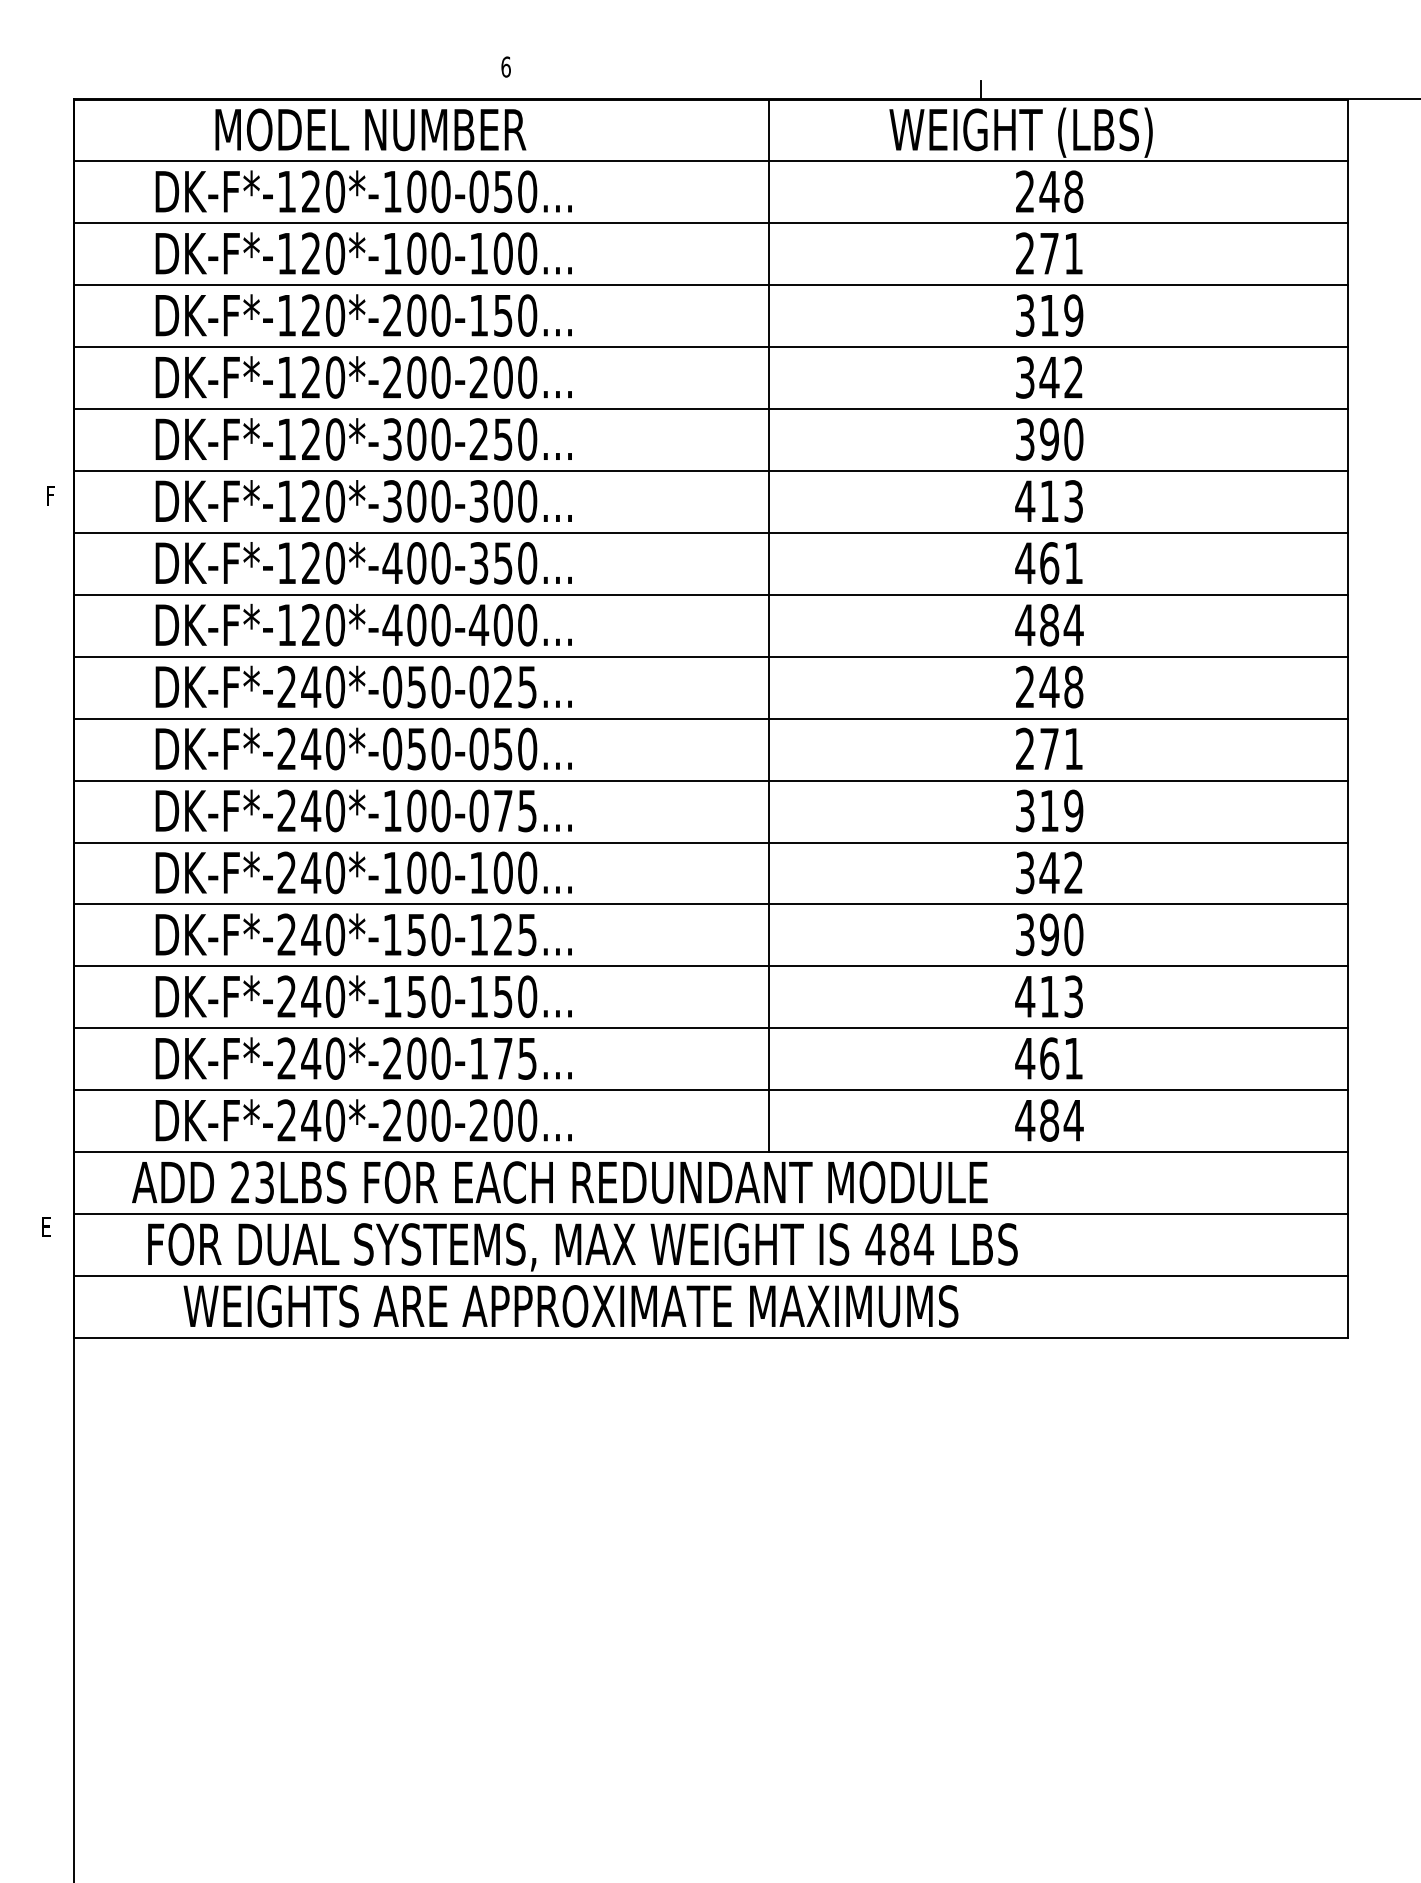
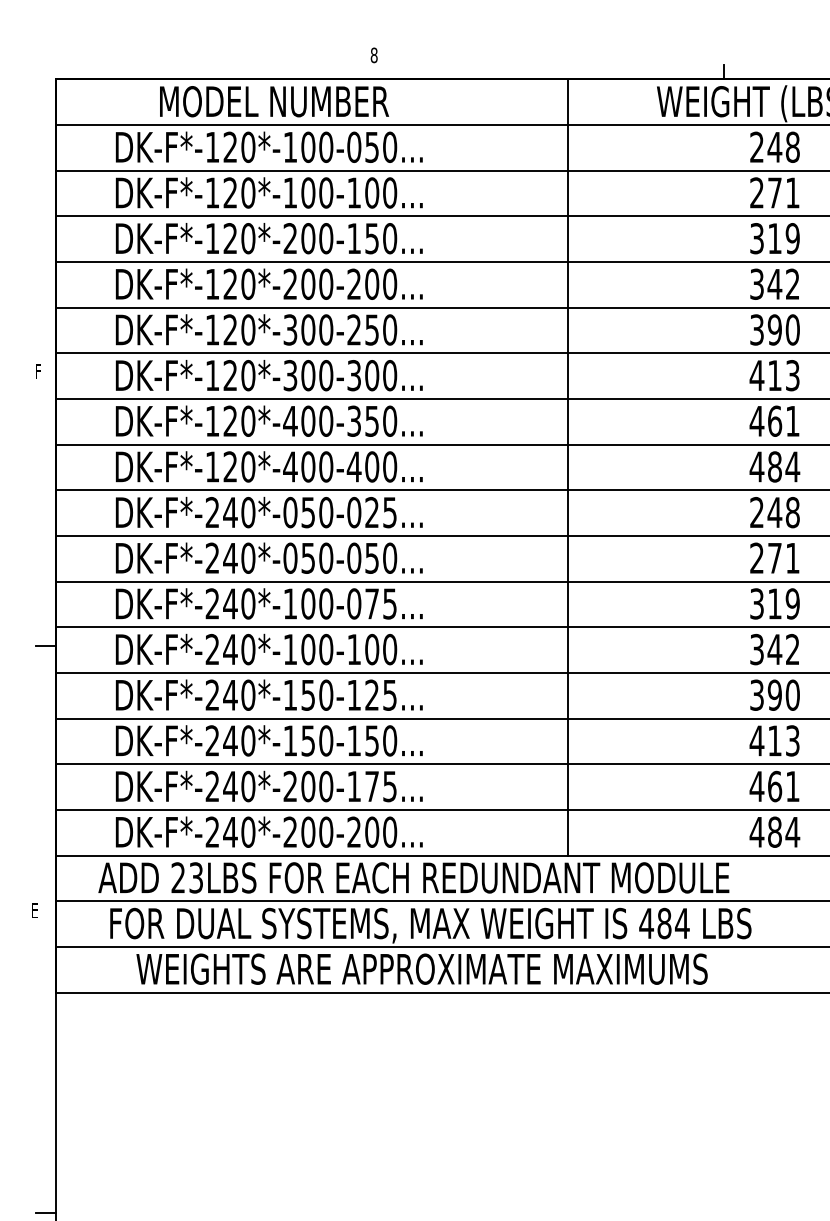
text: (505, 66) -> (373, 54), 6 -> 8
line: (60, 868) -> (45, 646), added
line: (60, 1637) -> (45, 1213), added

